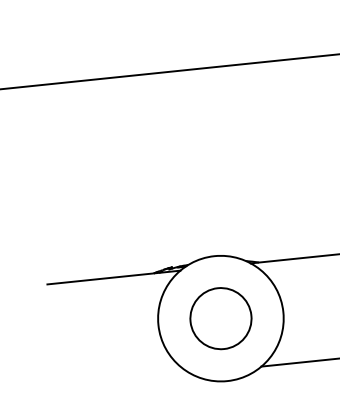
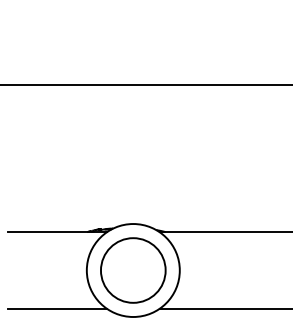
circle: (221, 318) -> (133, 270), size x1.43
line: (124, 380) -> (57, 308), added

